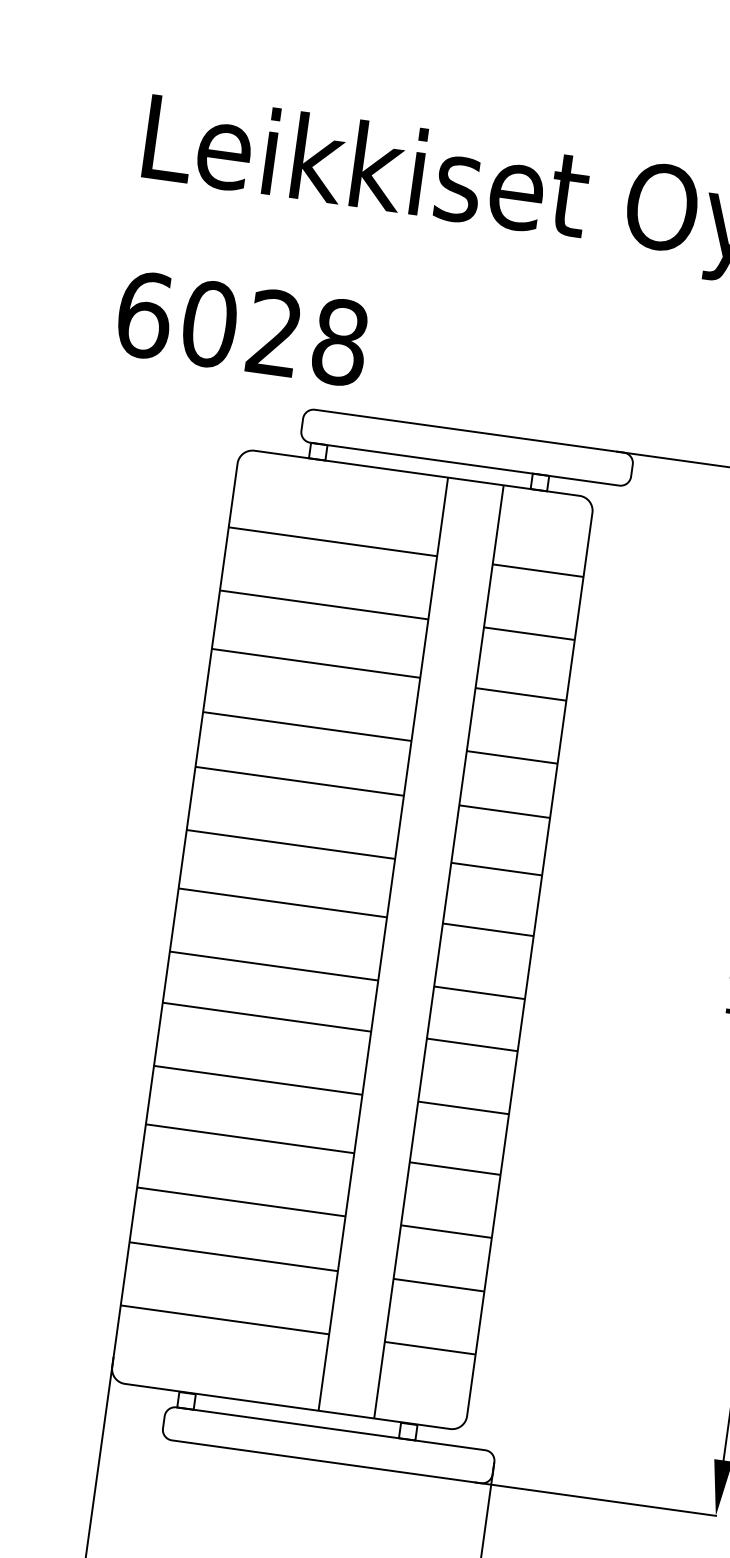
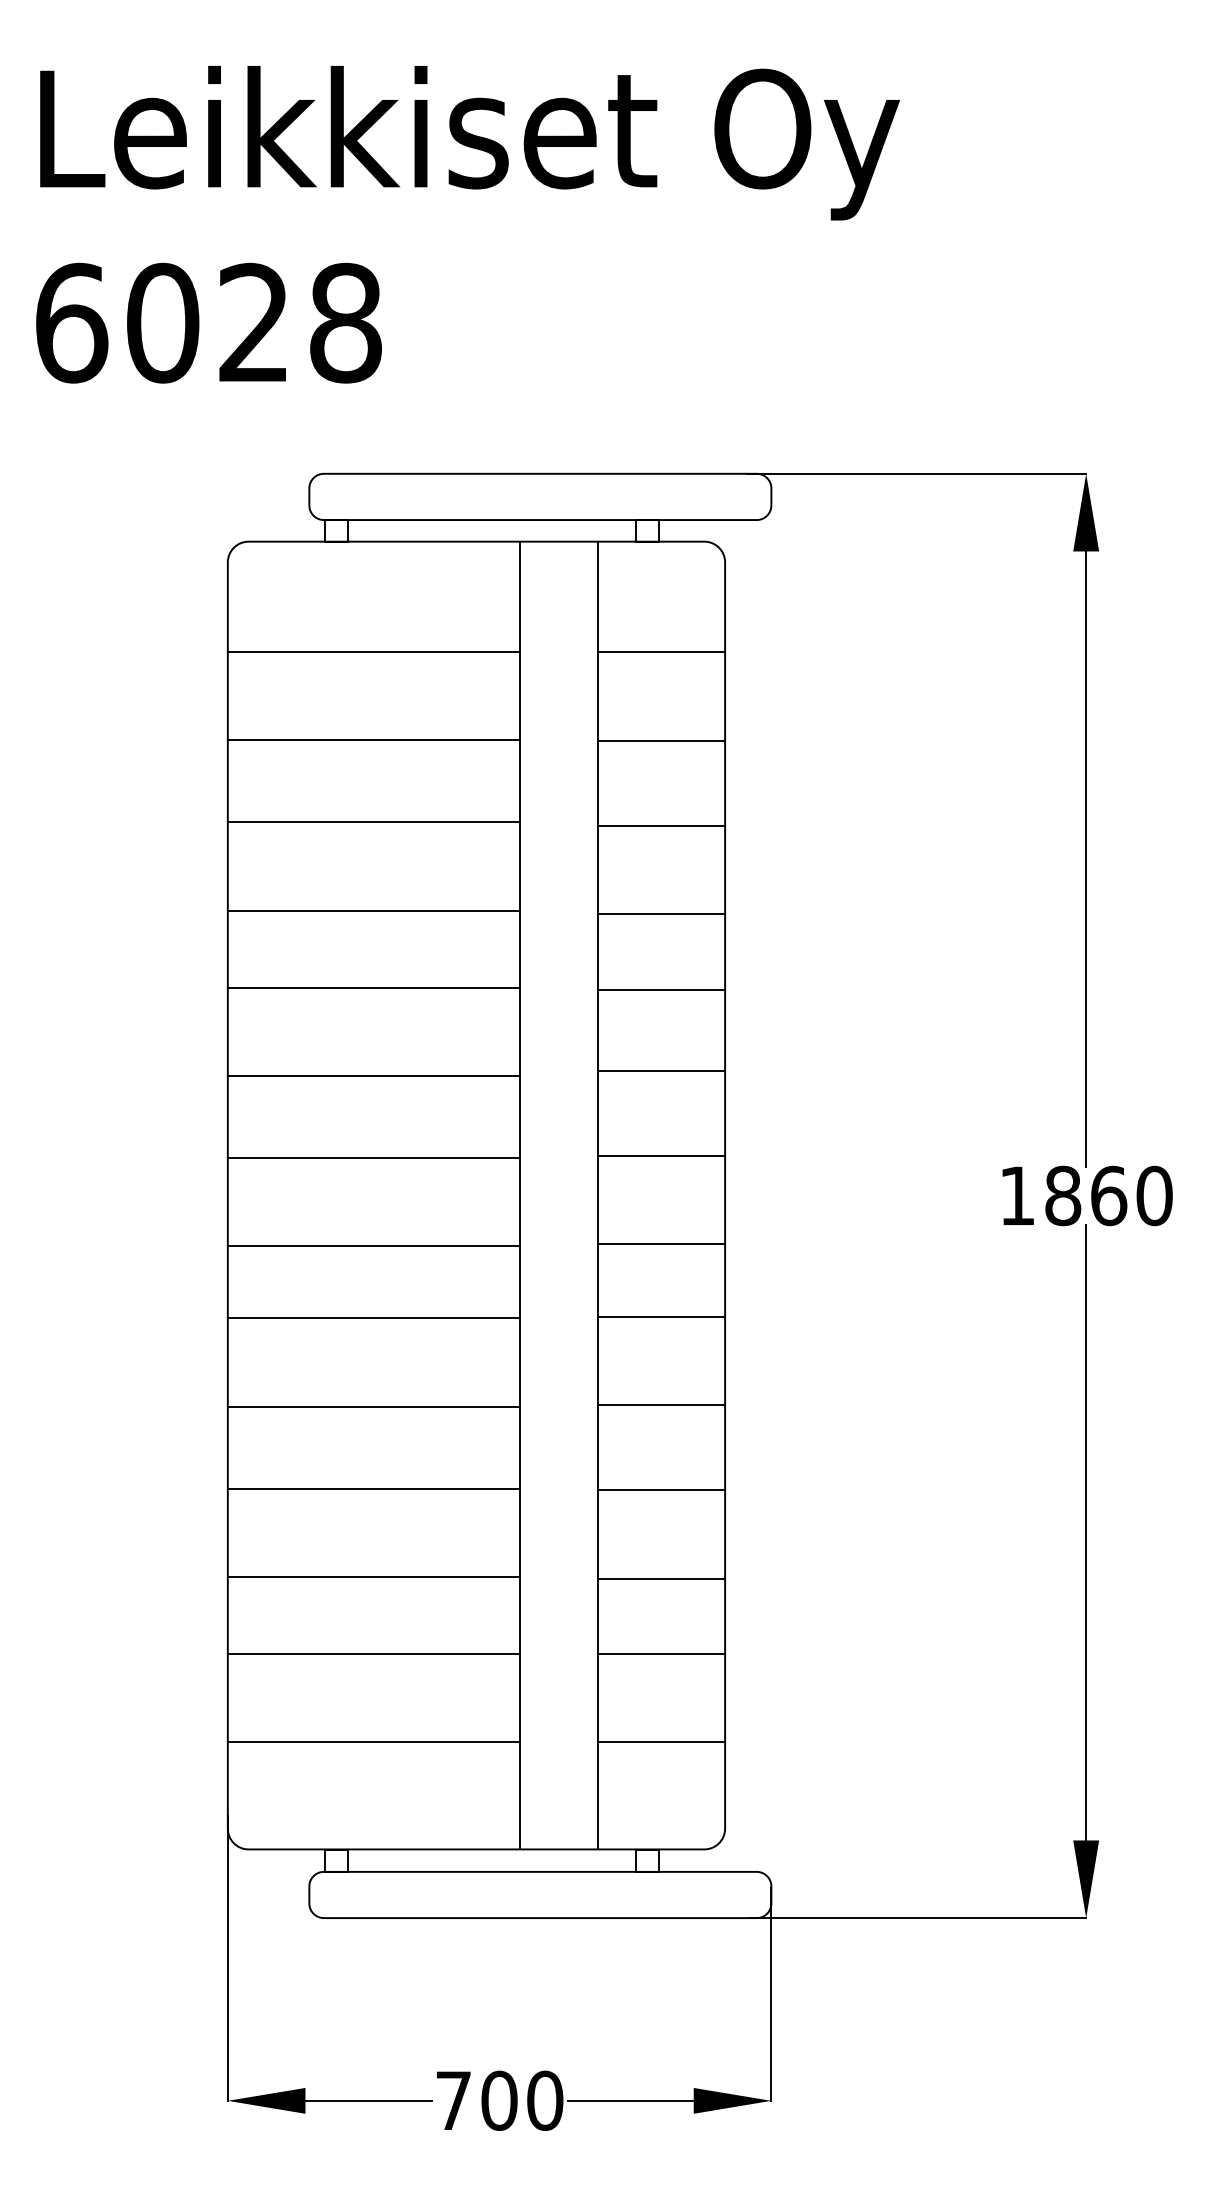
text: (242, 328) -> (208, 322), moved

